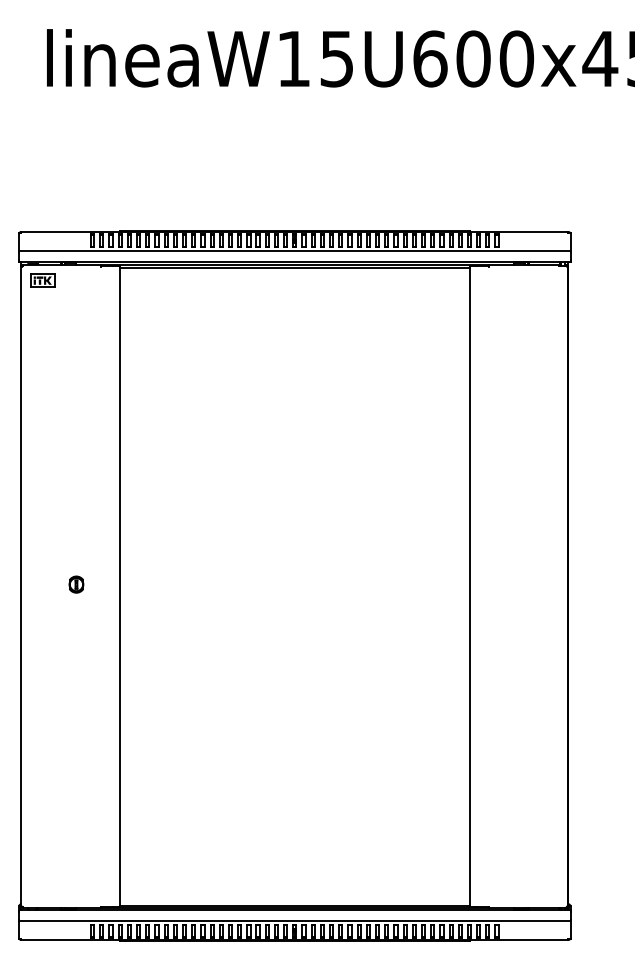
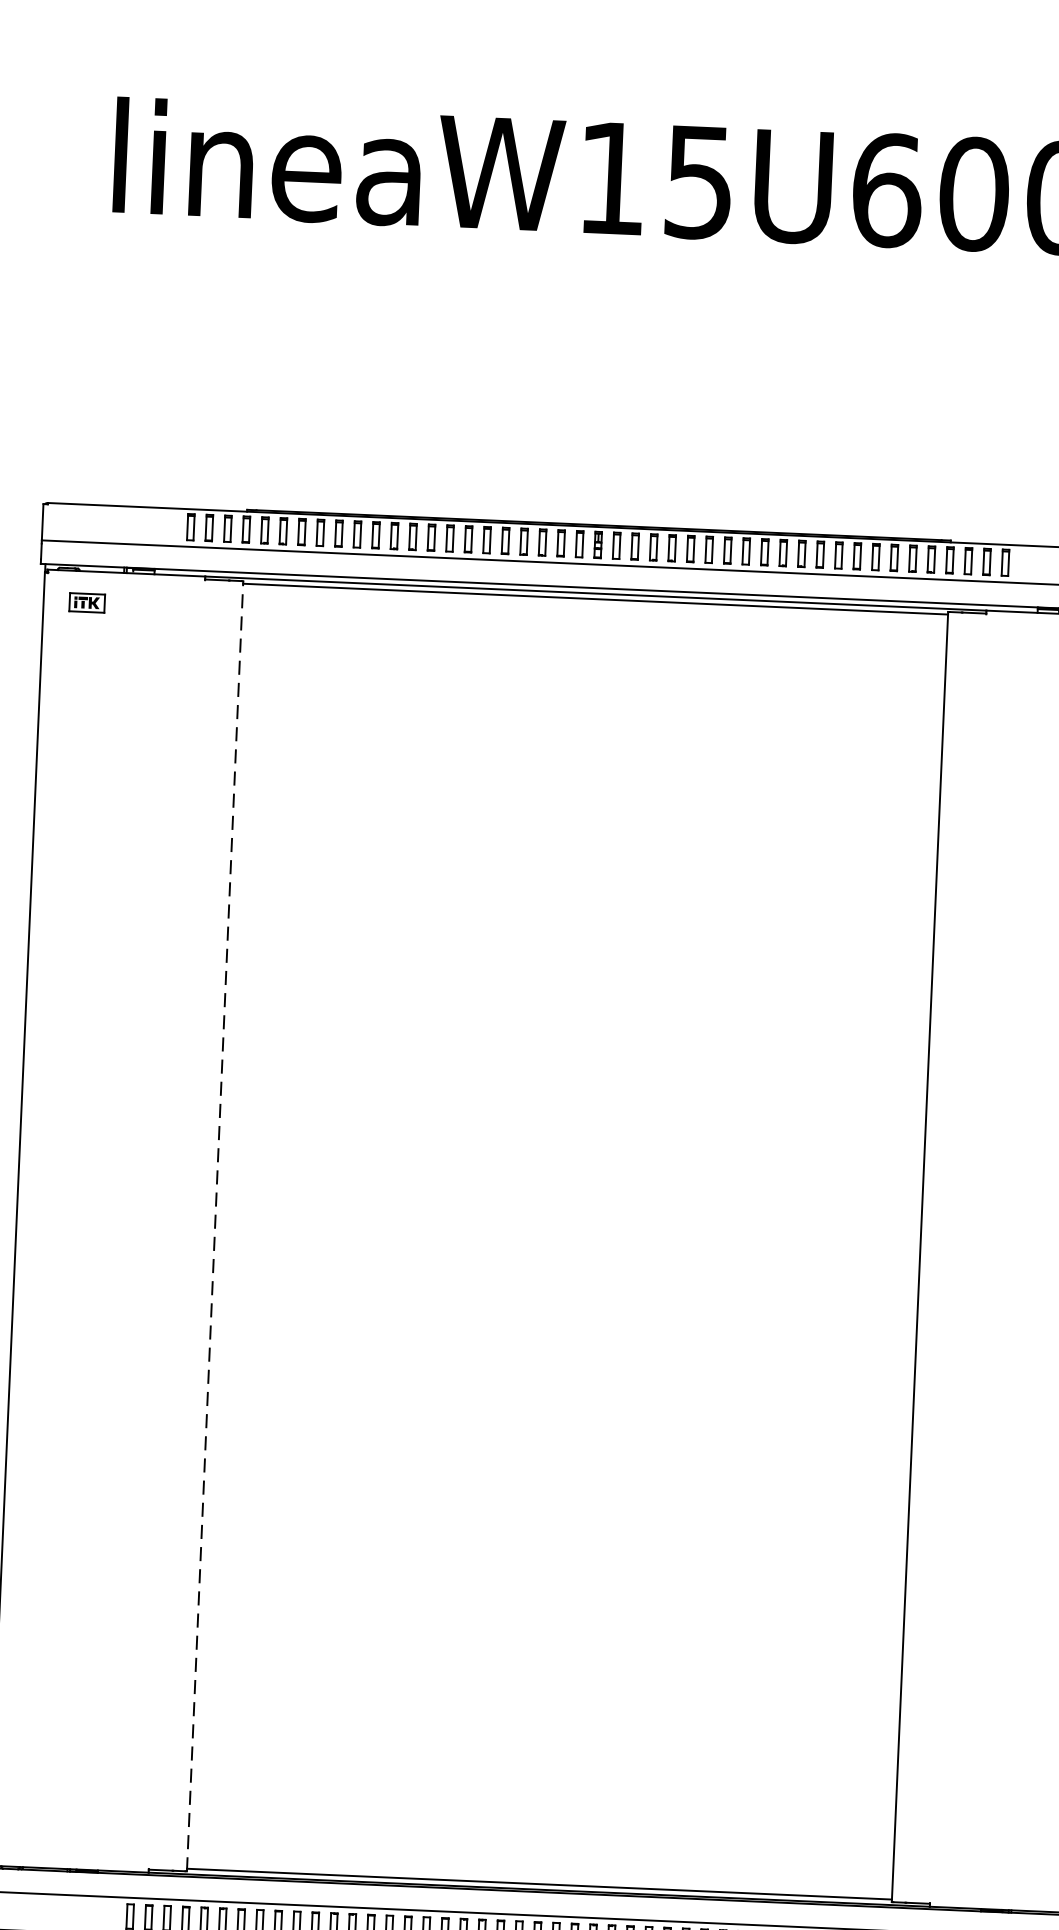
part: (42, 280) -> (86, 602), size x0.7
part: (76, 584) -> (128, 1217), removed
line: (119, 586) -> (214, 1225), solid -> dashed

